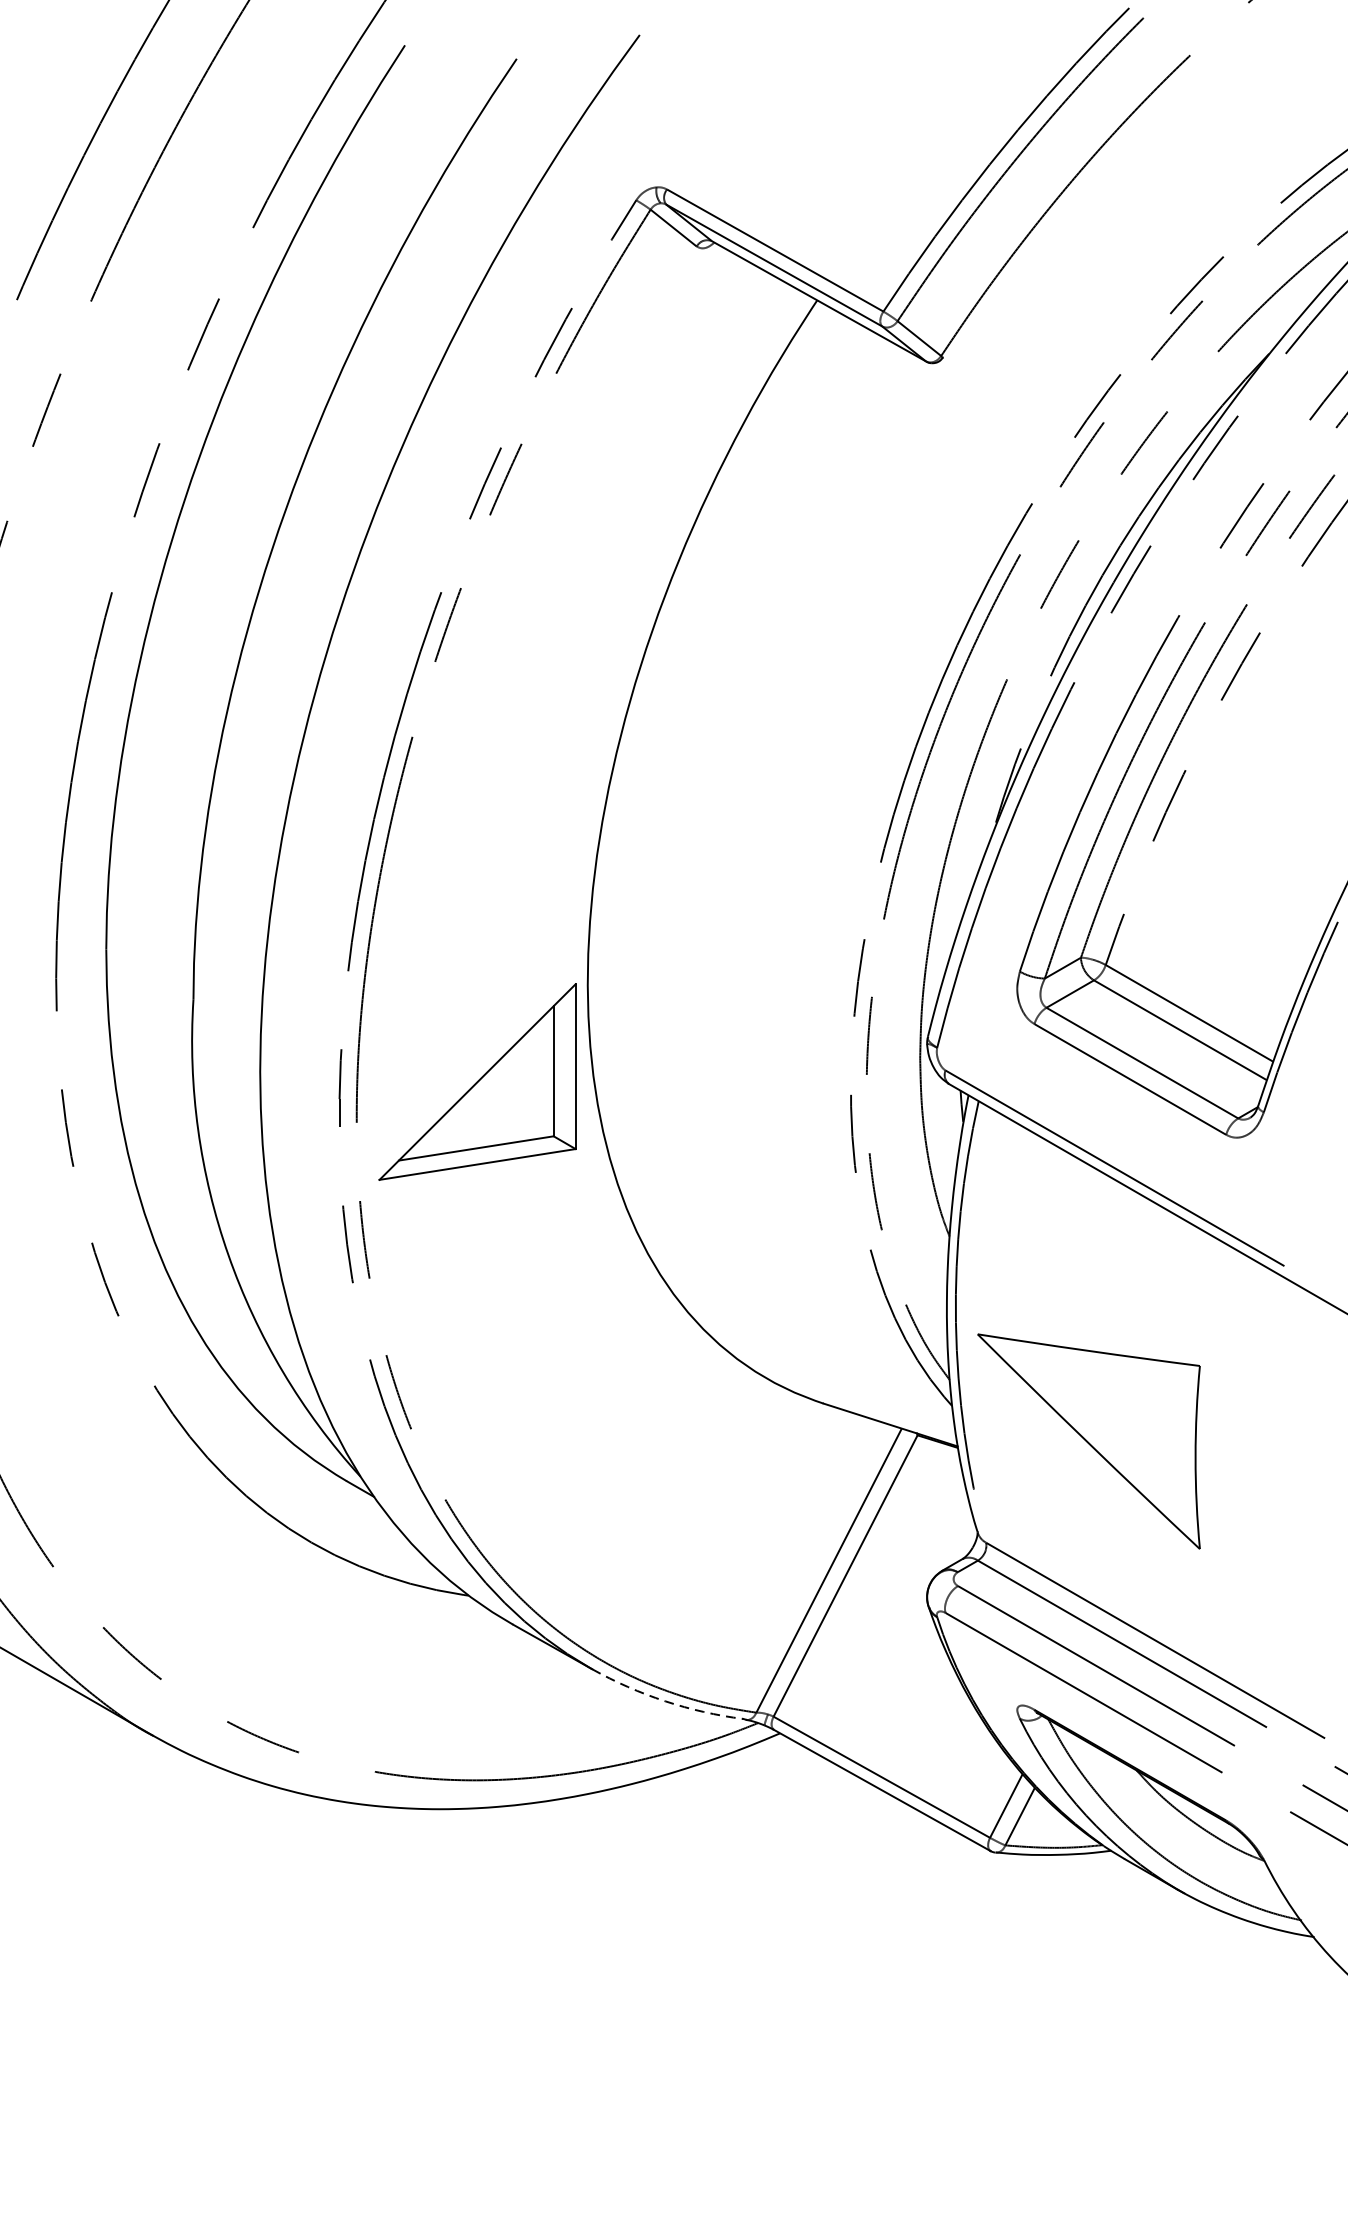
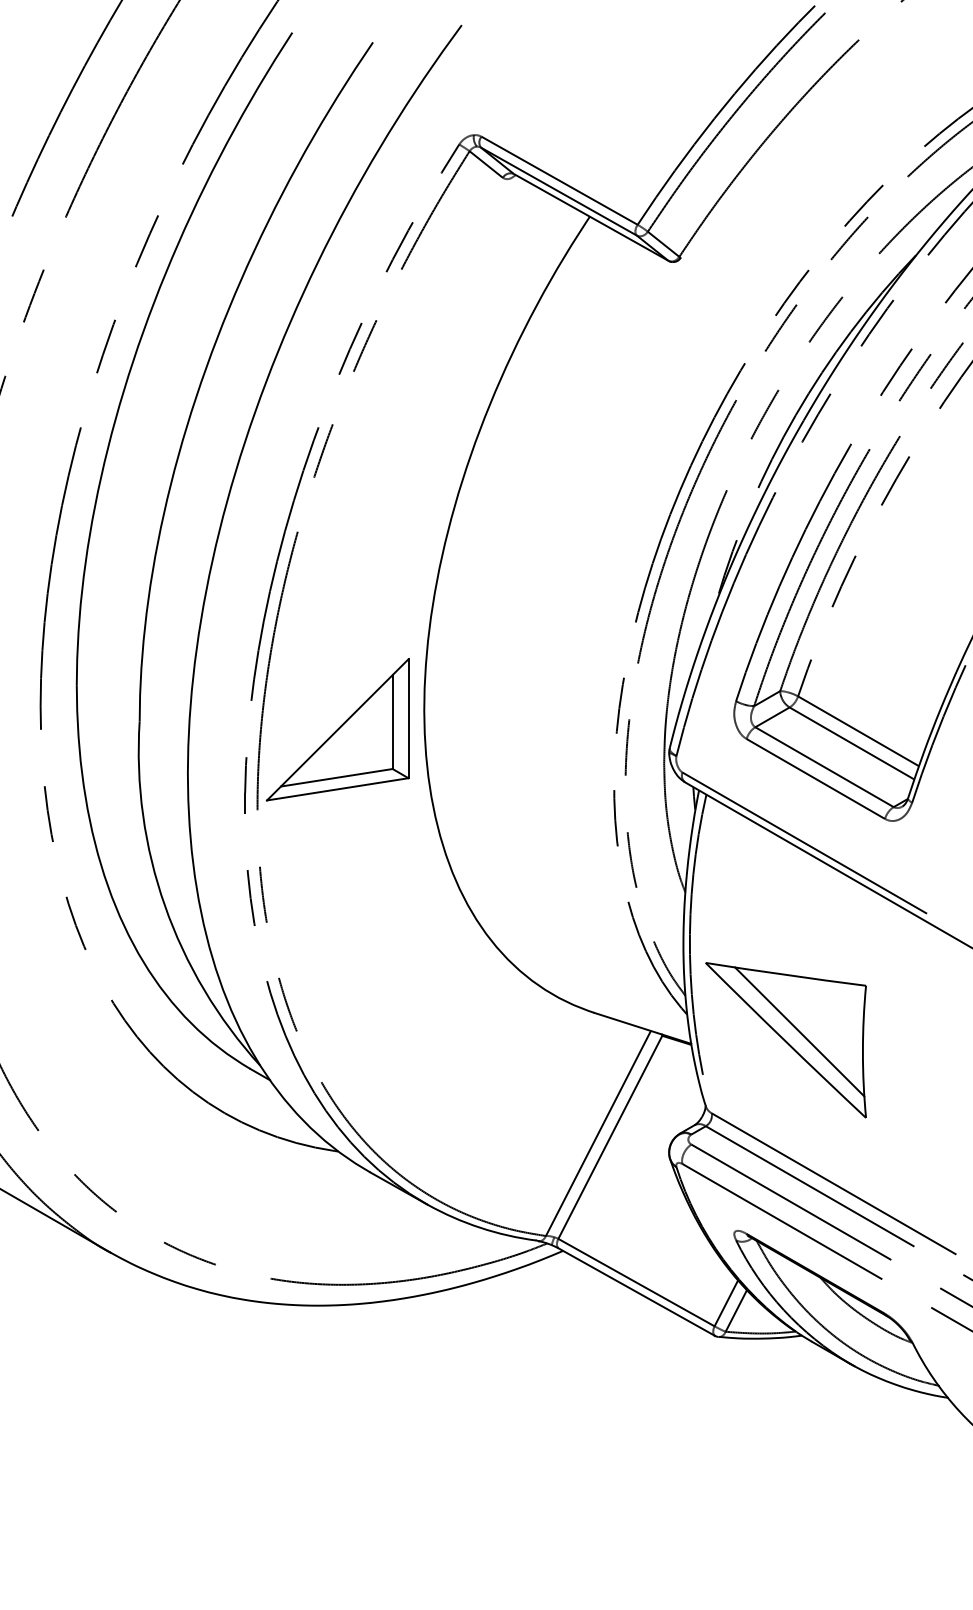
part: (477, 1081) -> (337, 729), moved
line: (1107, 1429) -> (799, 1031), added
arc: (665, 1700) -> (480, 1227), dashed -> solid

